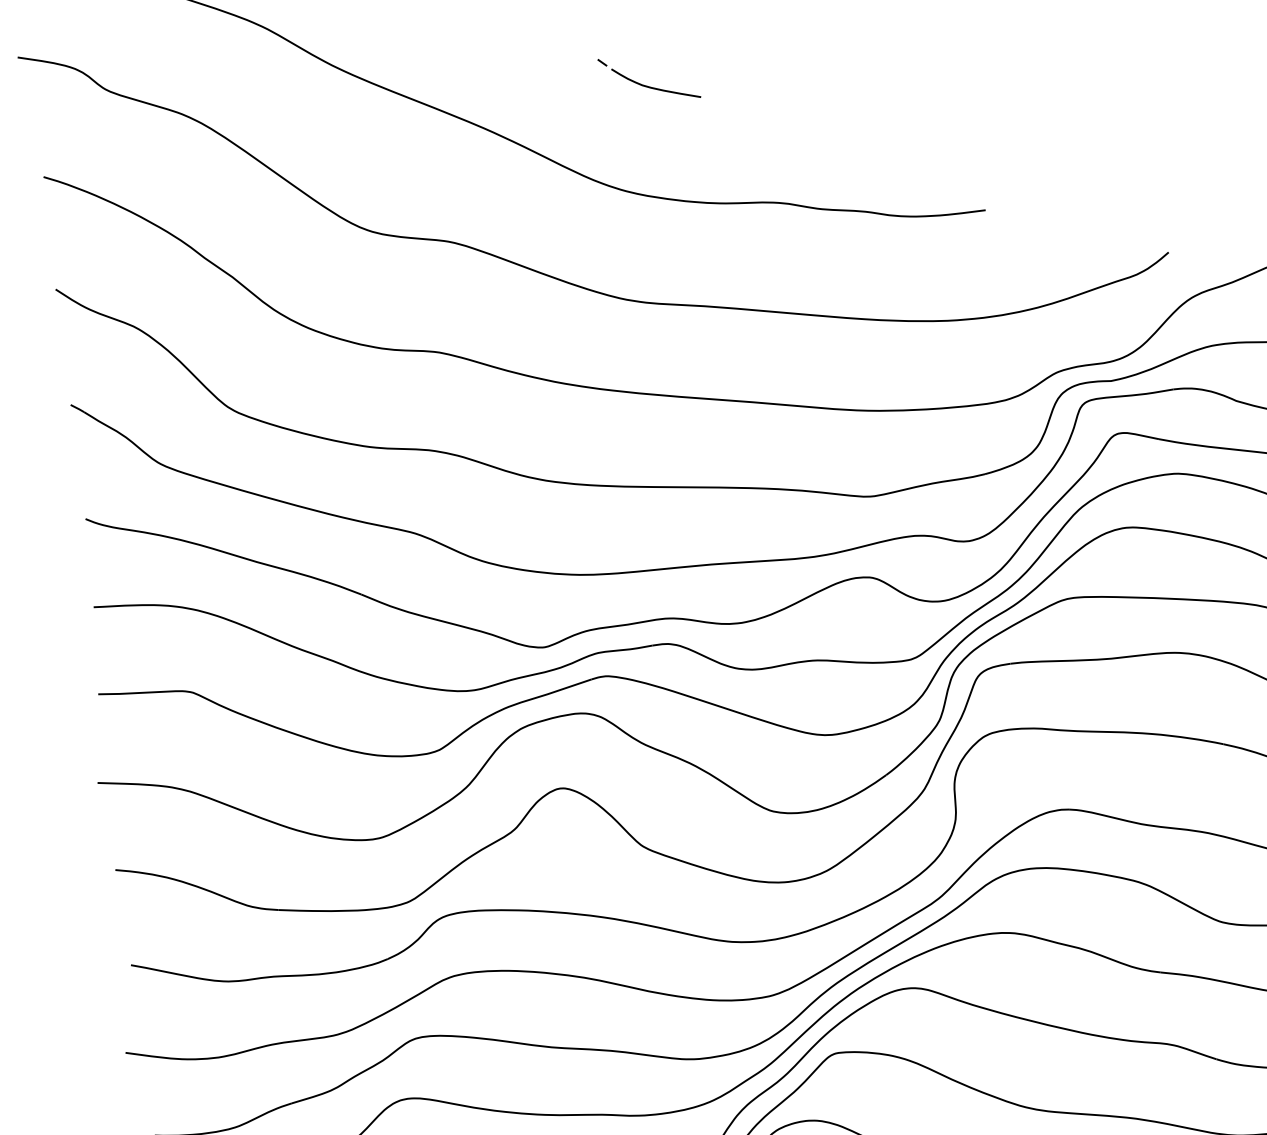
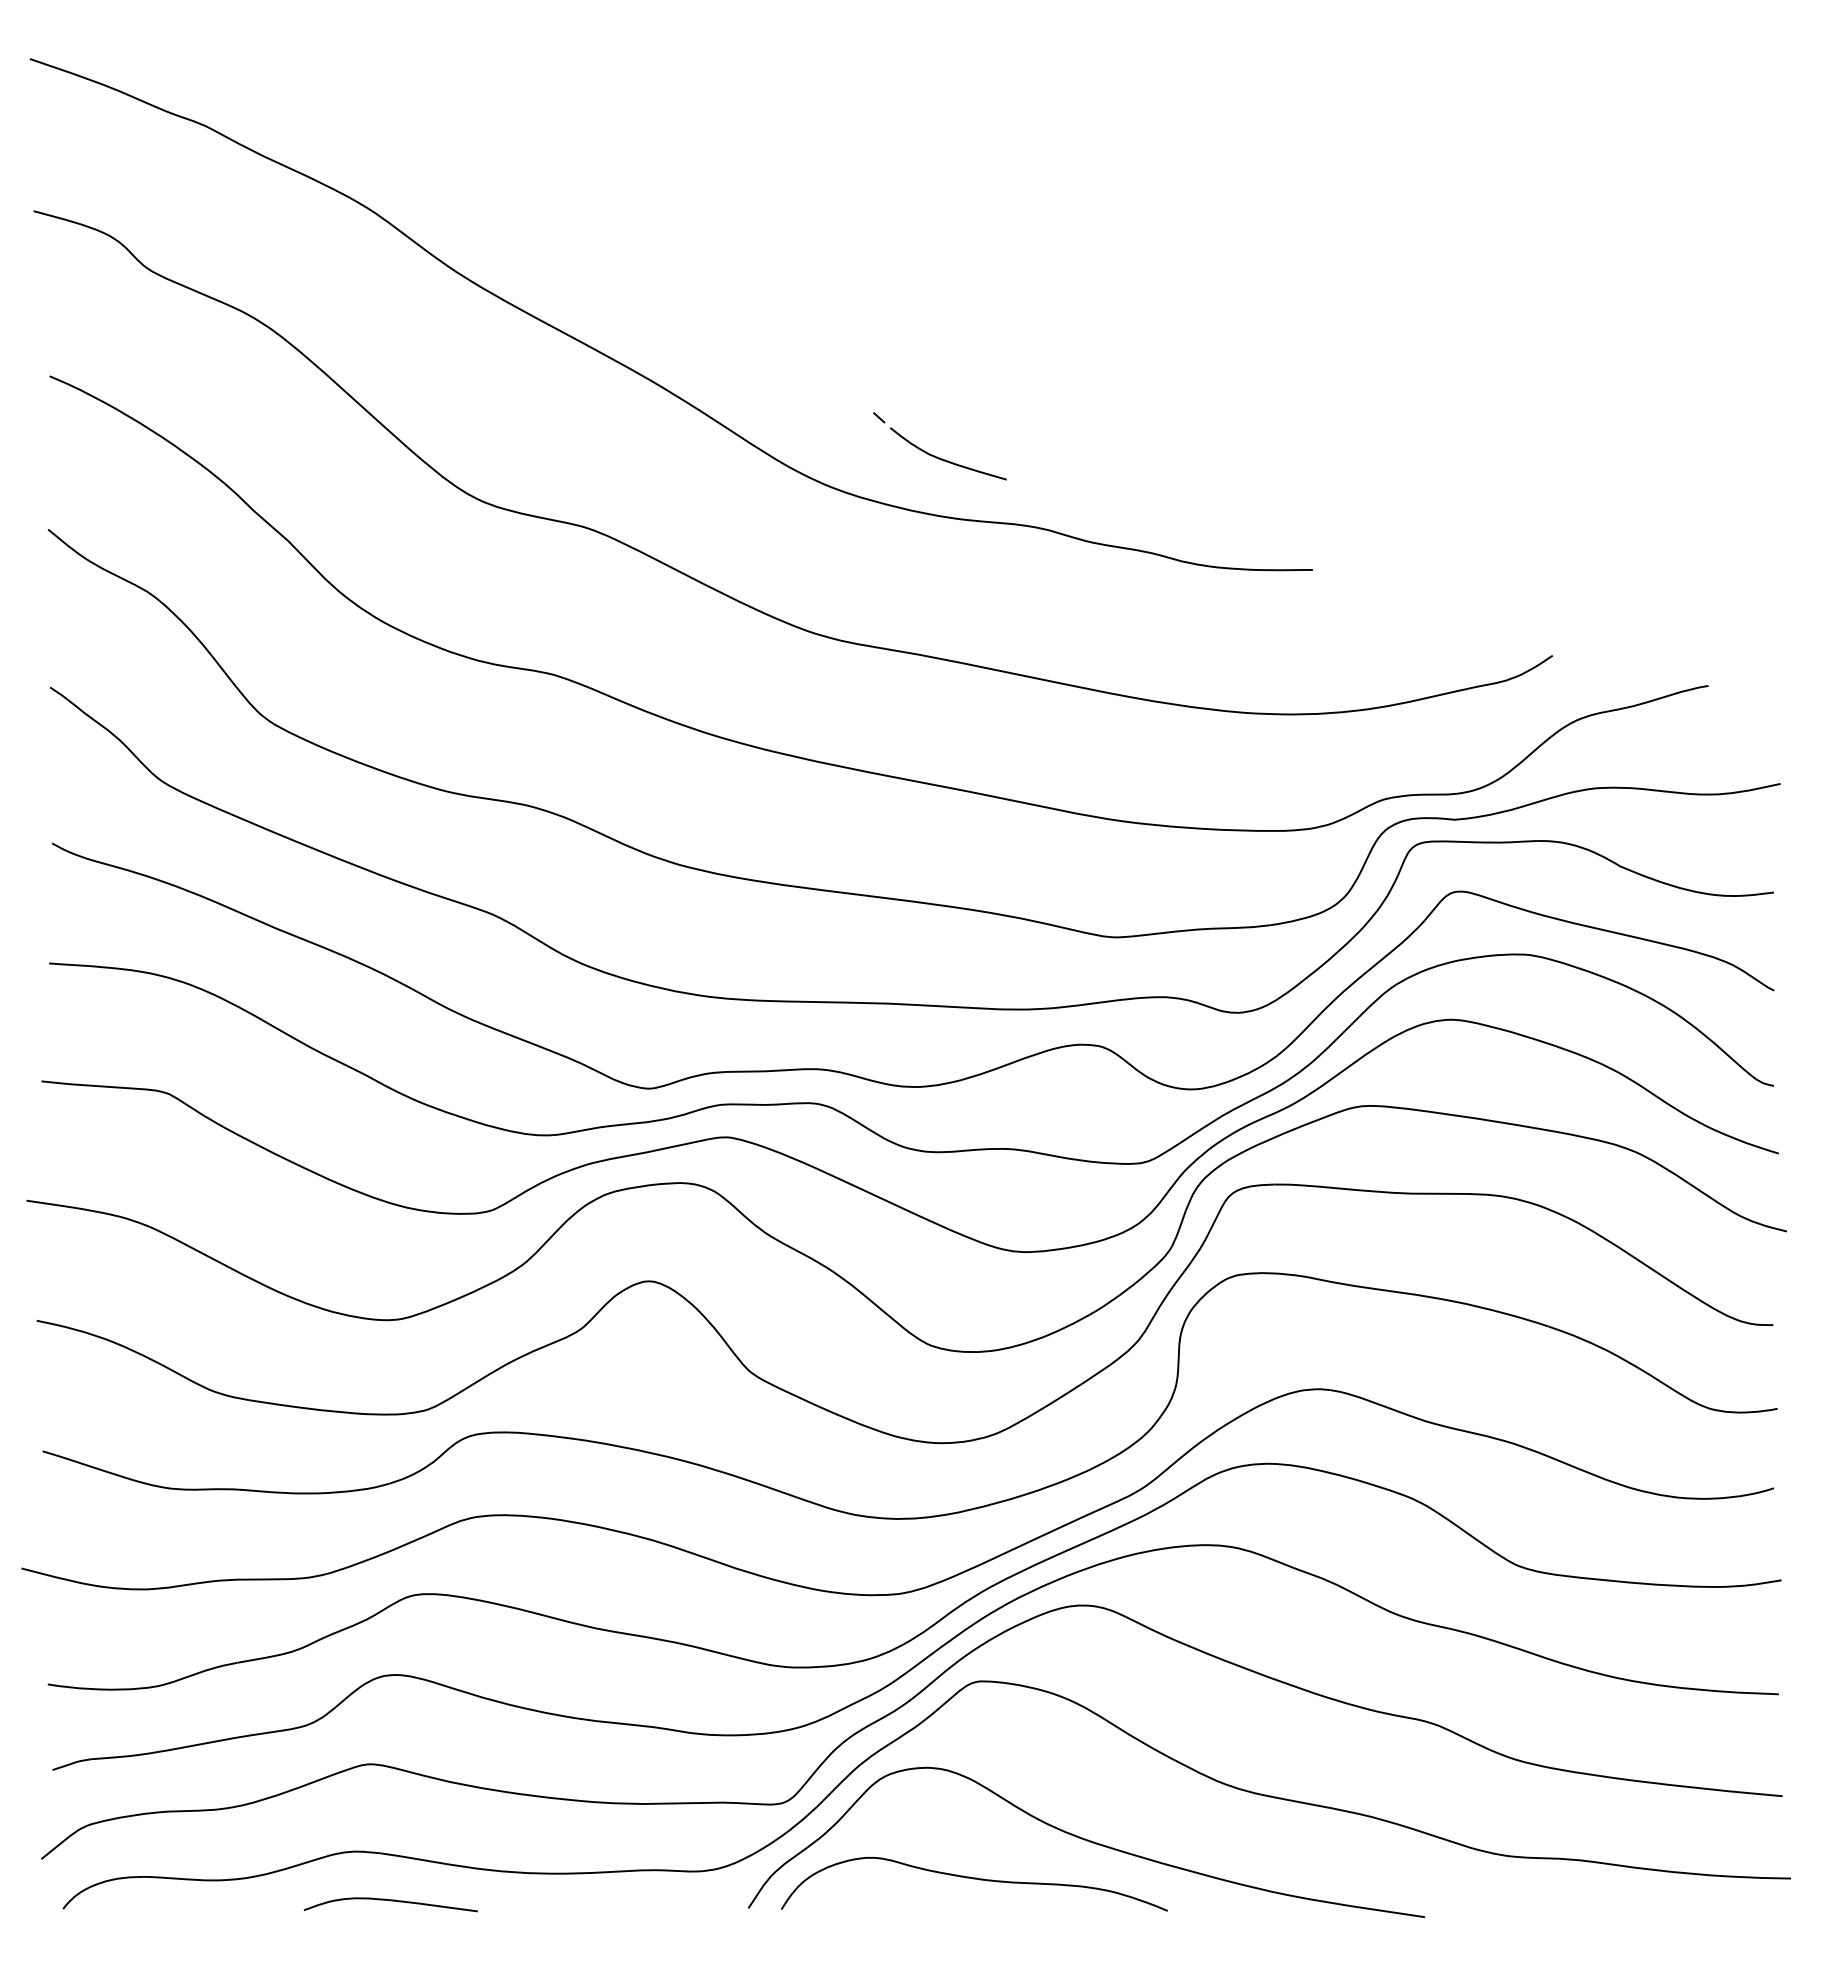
part: (648, 86) -> (937, 456), moved

